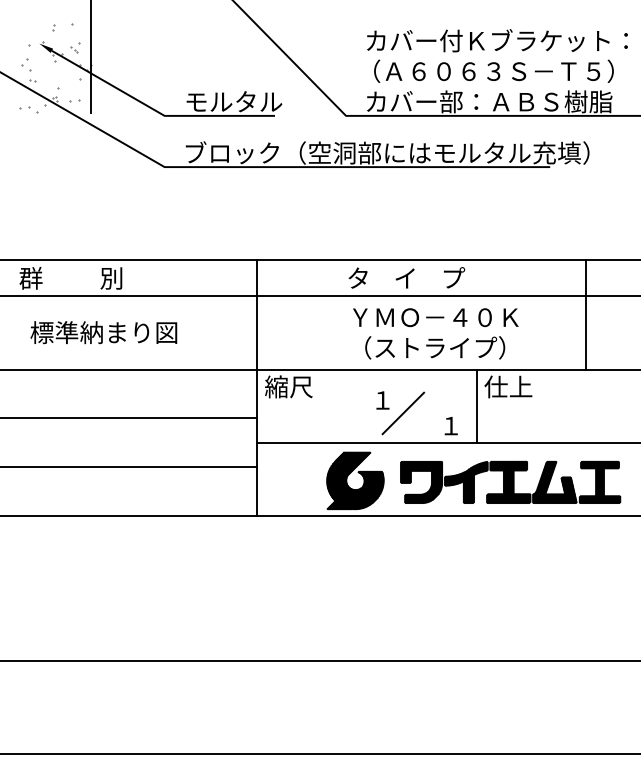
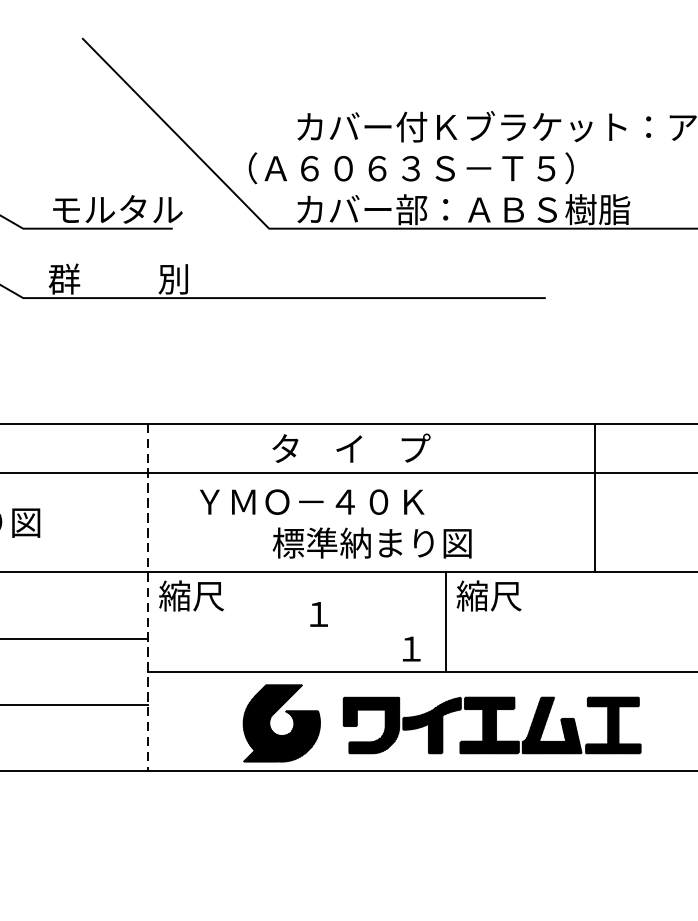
text: (493, 70) -> (410, 167), moved
text: (386, 152) -> (323, 278), ブロック（空洞部にはモルタル充填） -> 群          別
text: (435, 317) -> (311, 501), moved
text: (426, 347) -> (378, 542), （ストライプ） -> 標準納まり図
text: (508, 386) -> (489, 595), 仕上 -> 縮尺
line: (257, 388) -> (149, 598), solid -> dashed
line: (403, 413) -> (346, 632), removed

